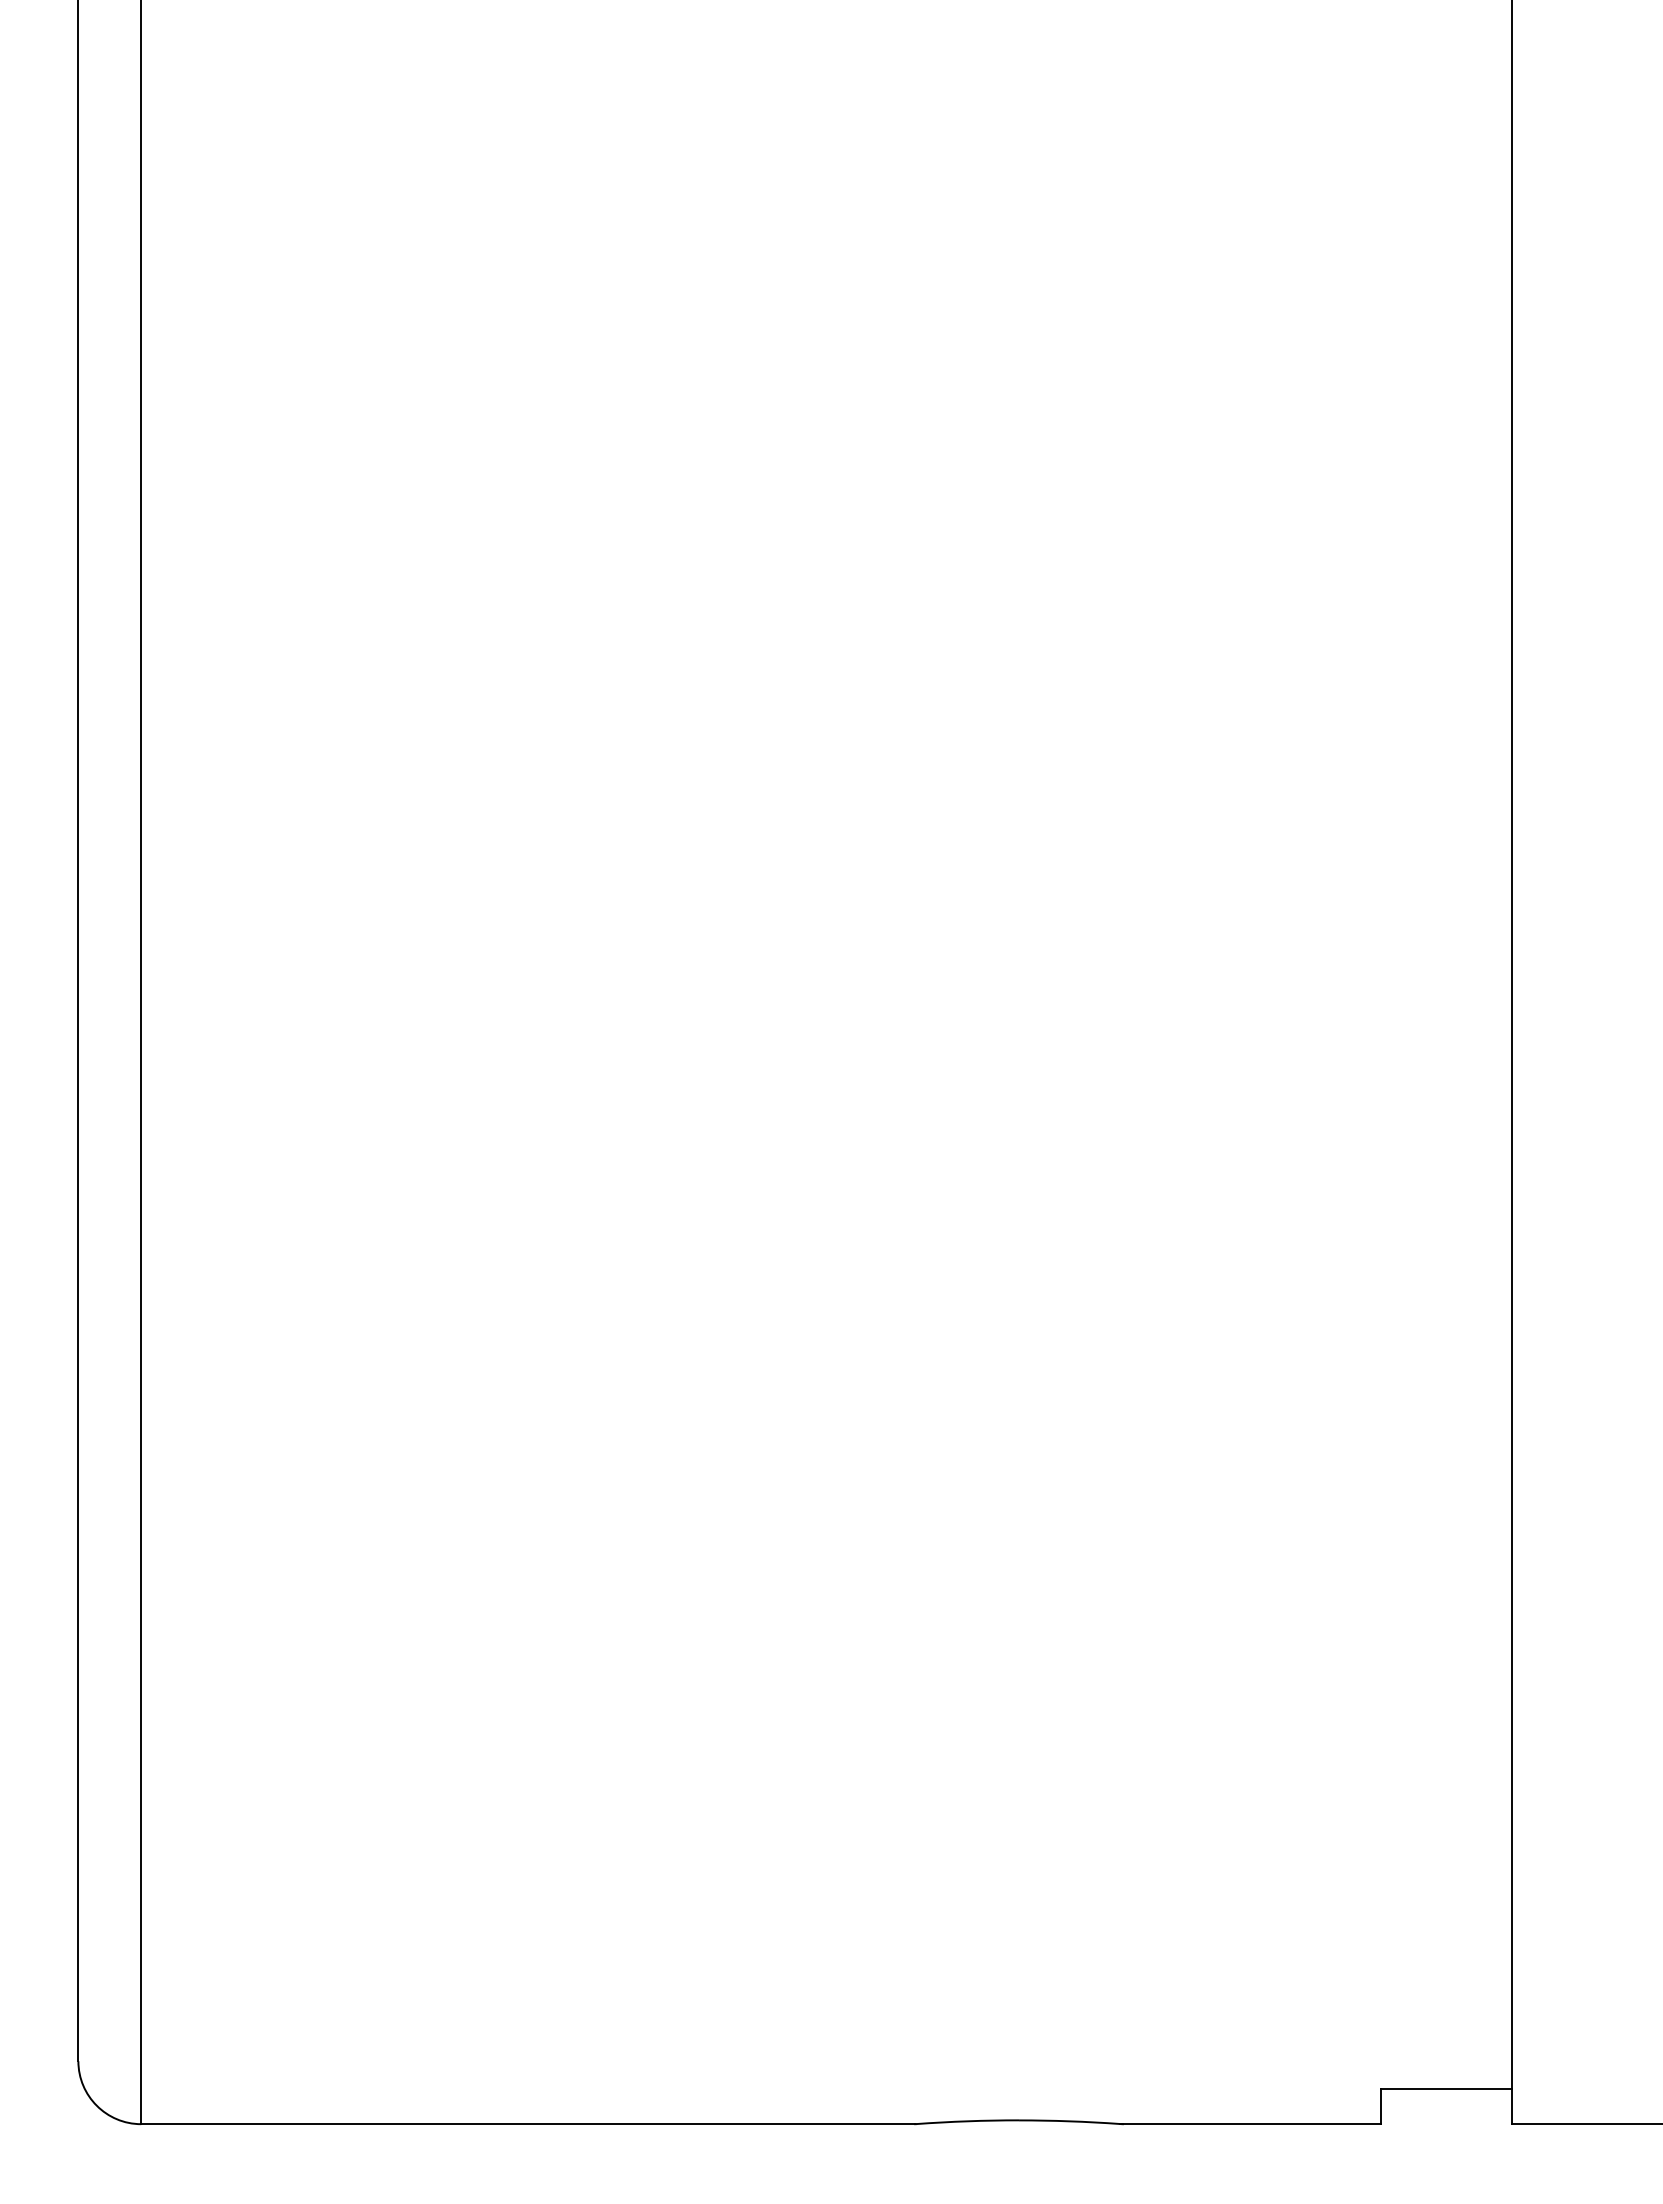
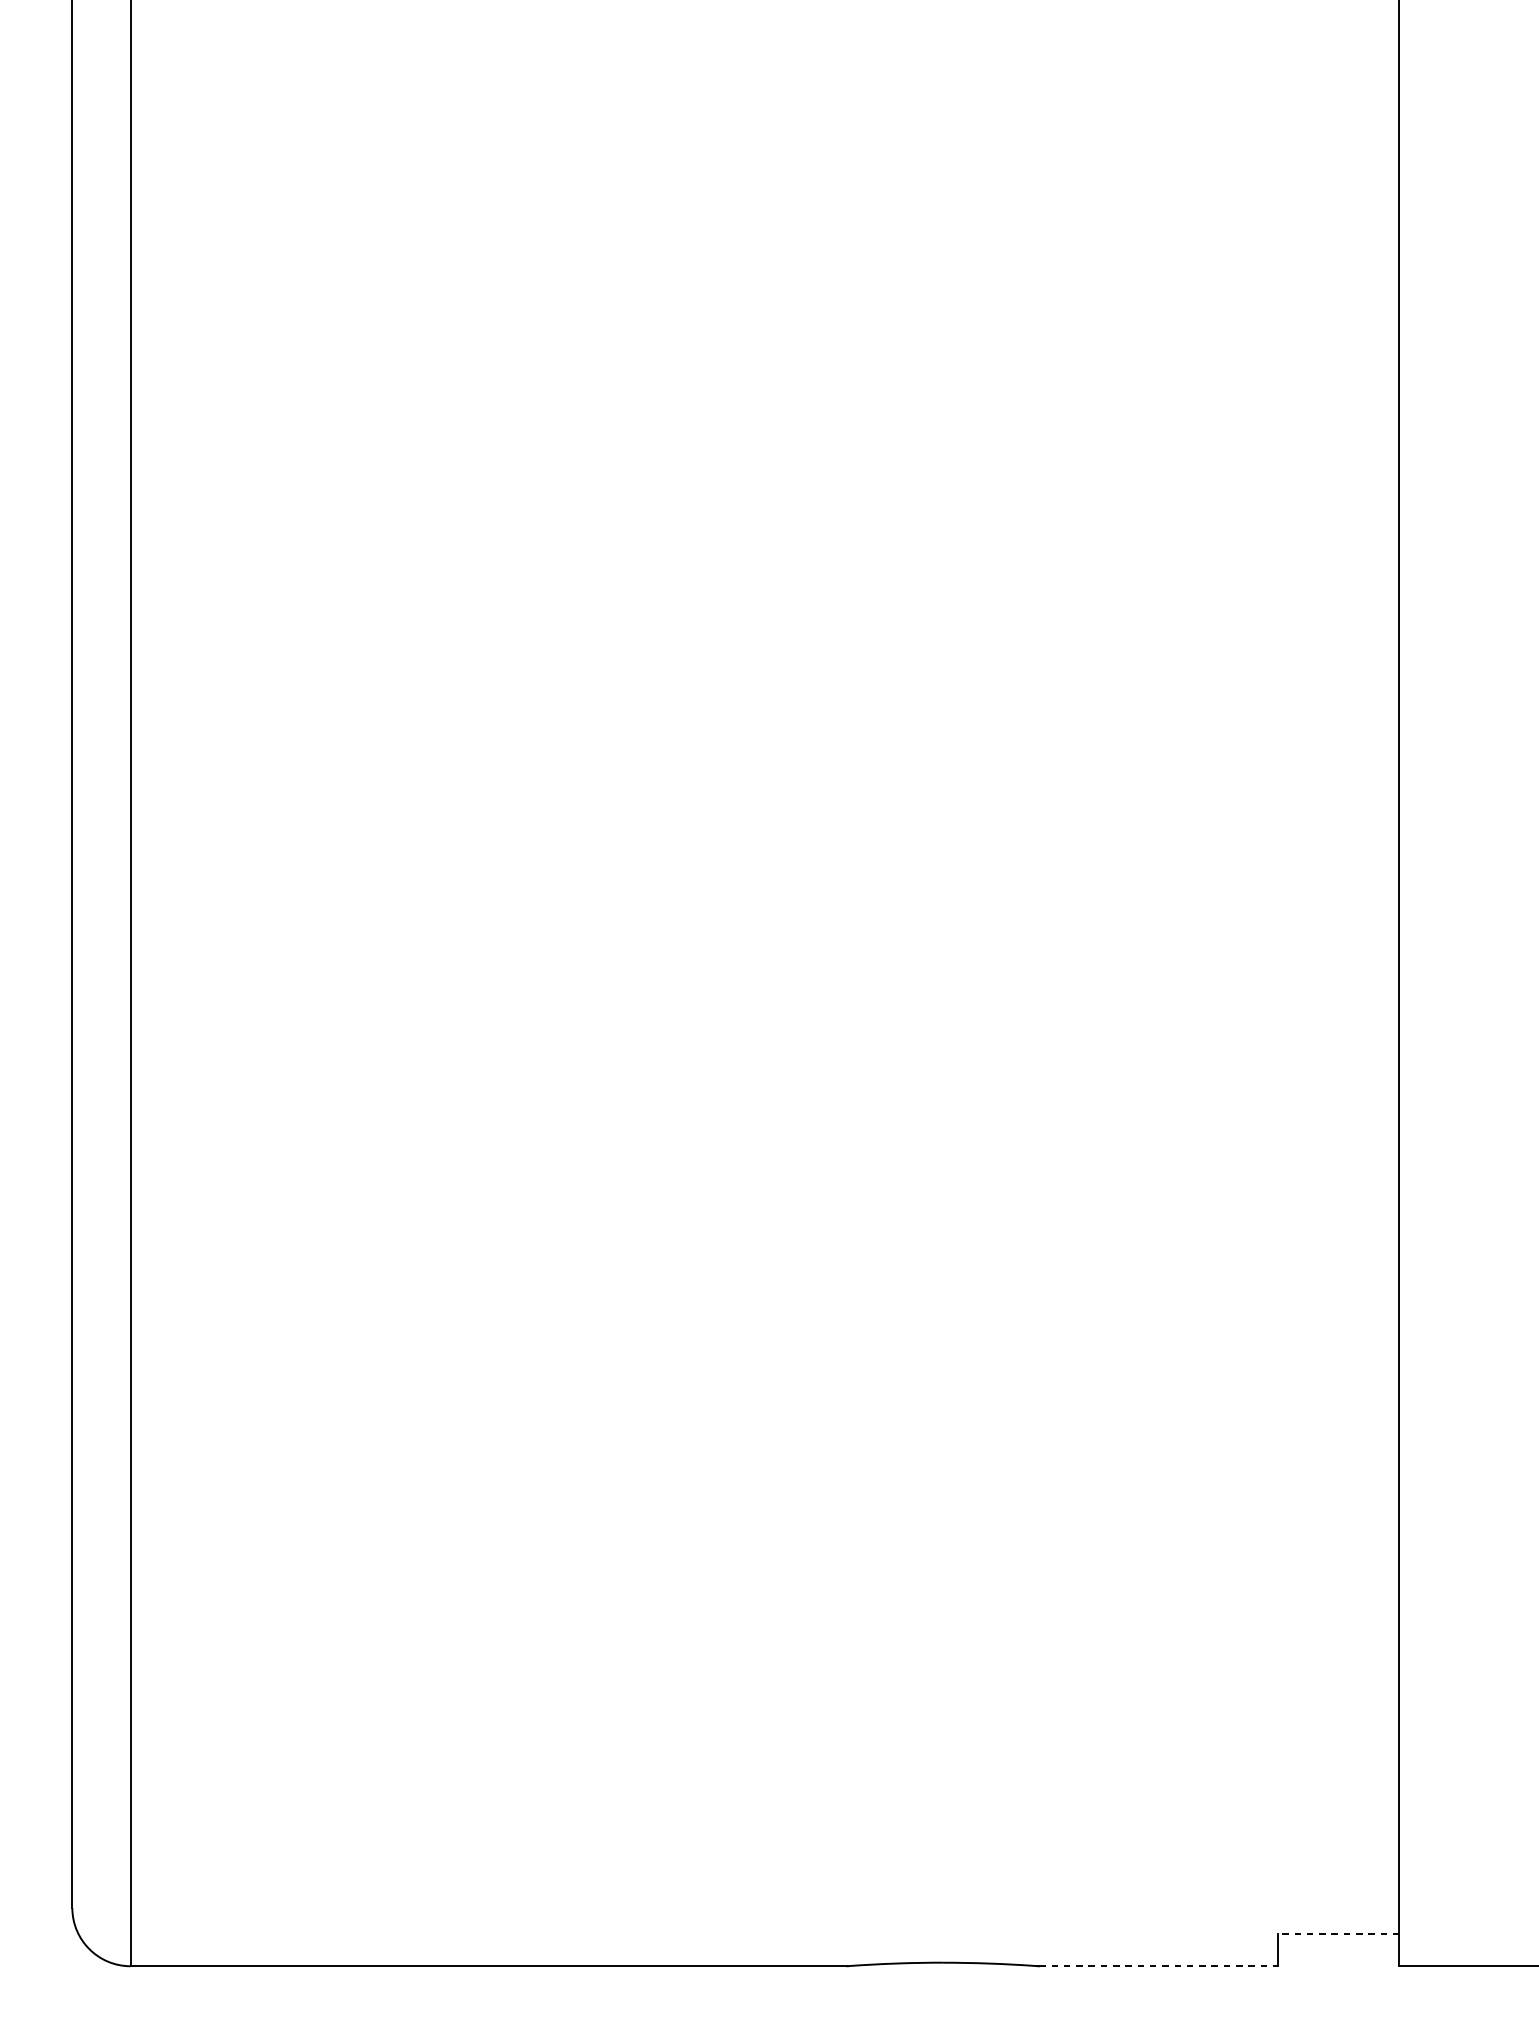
line: (1446, 2088) -> (1338, 1933), solid -> dashed
line: (1251, 2124) -> (1158, 1966), solid -> dashed

